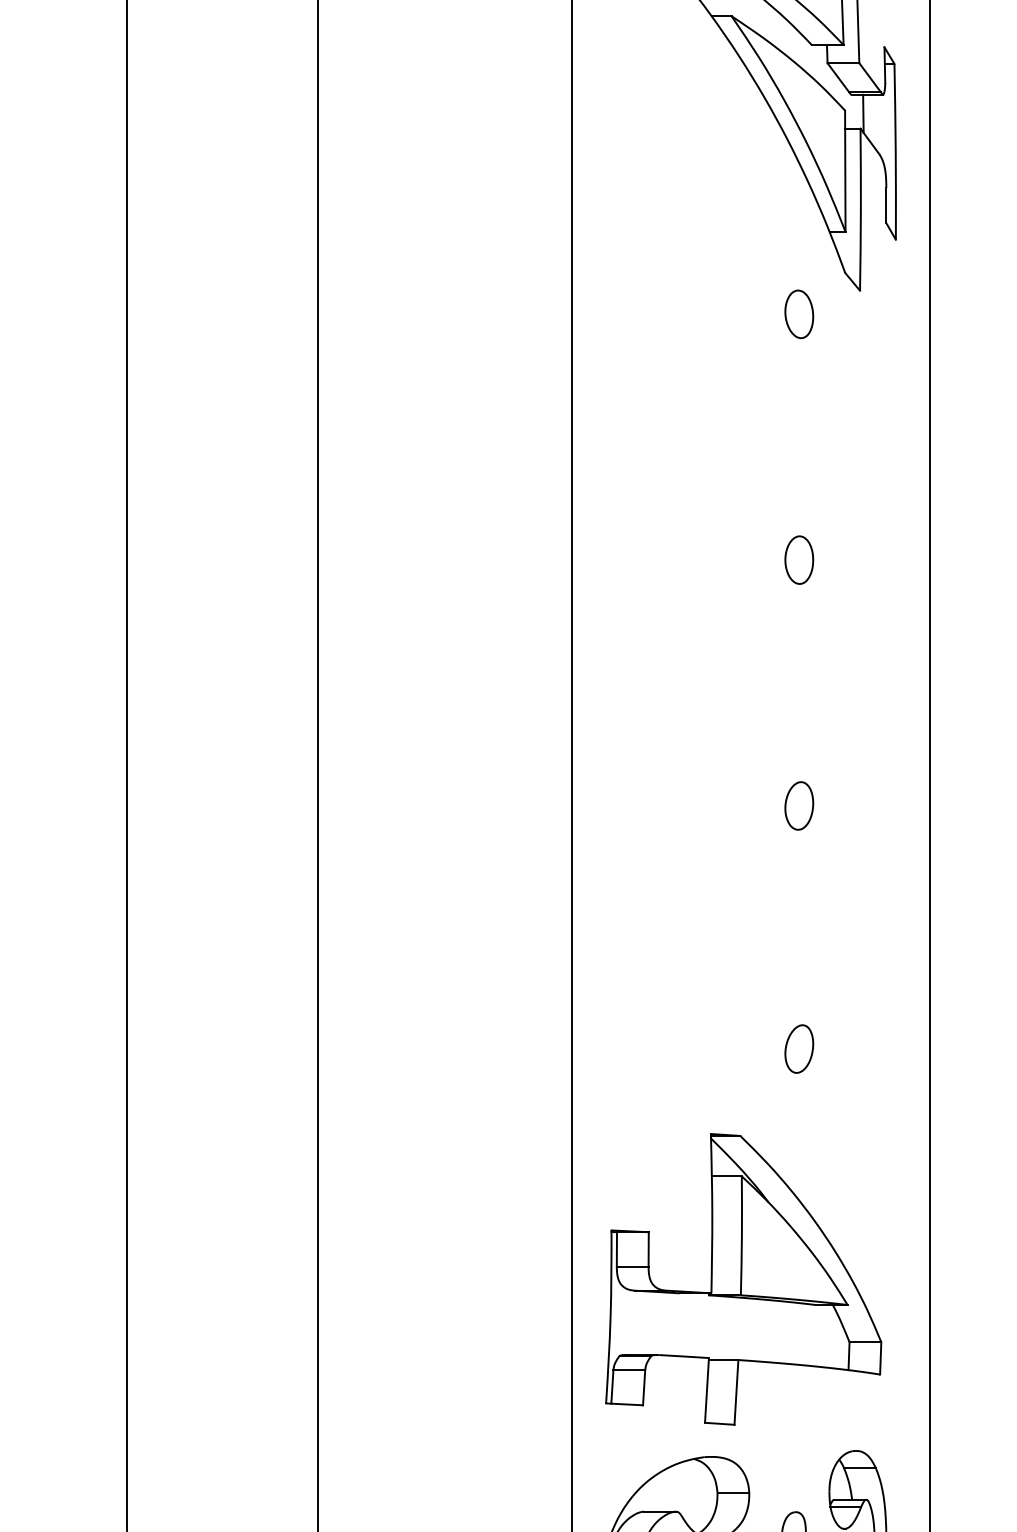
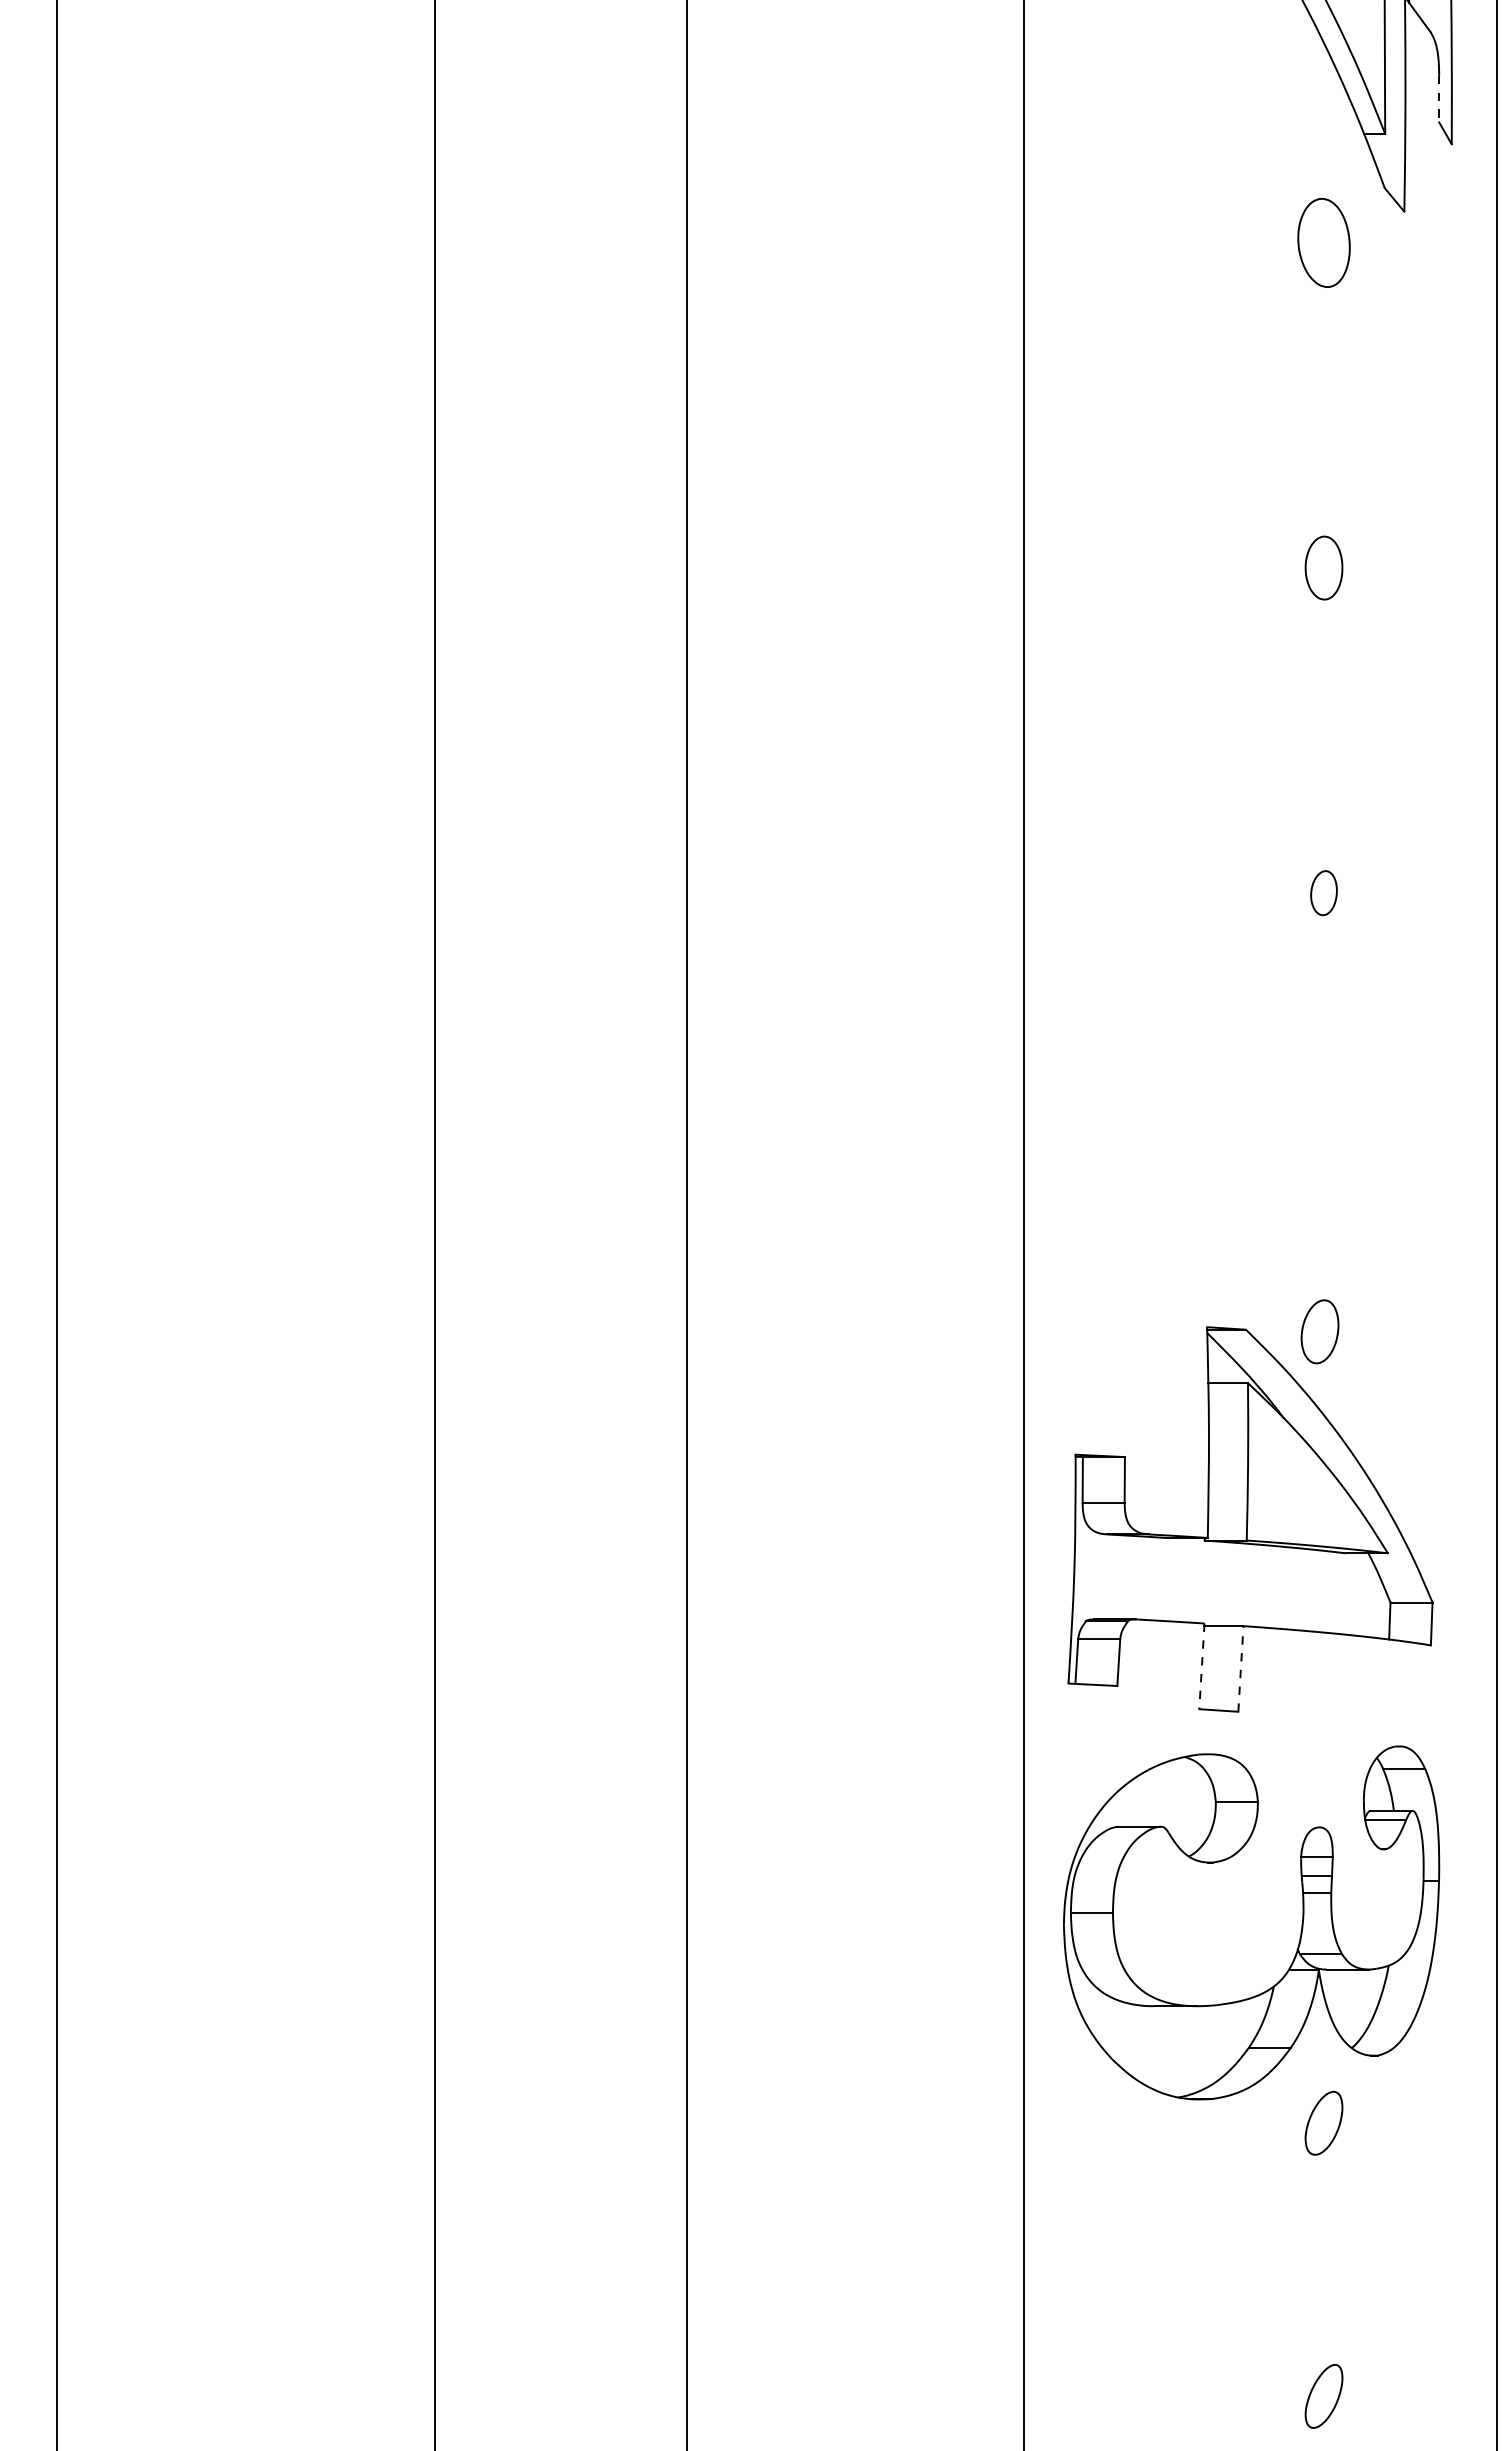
line: (886, 205) -> (1439, 99), solid -> dashed
part: (798, 314) -> (1323, 242), size x1.4
part: (798, 805) -> (1323, 892), size x0.7
part: (798, 1048) -> (1319, 1331), moved
line: (706, 1390) -> (1201, 1666), solid -> dashed
line: (736, 1392) -> (1240, 1668), solid -> dashed

